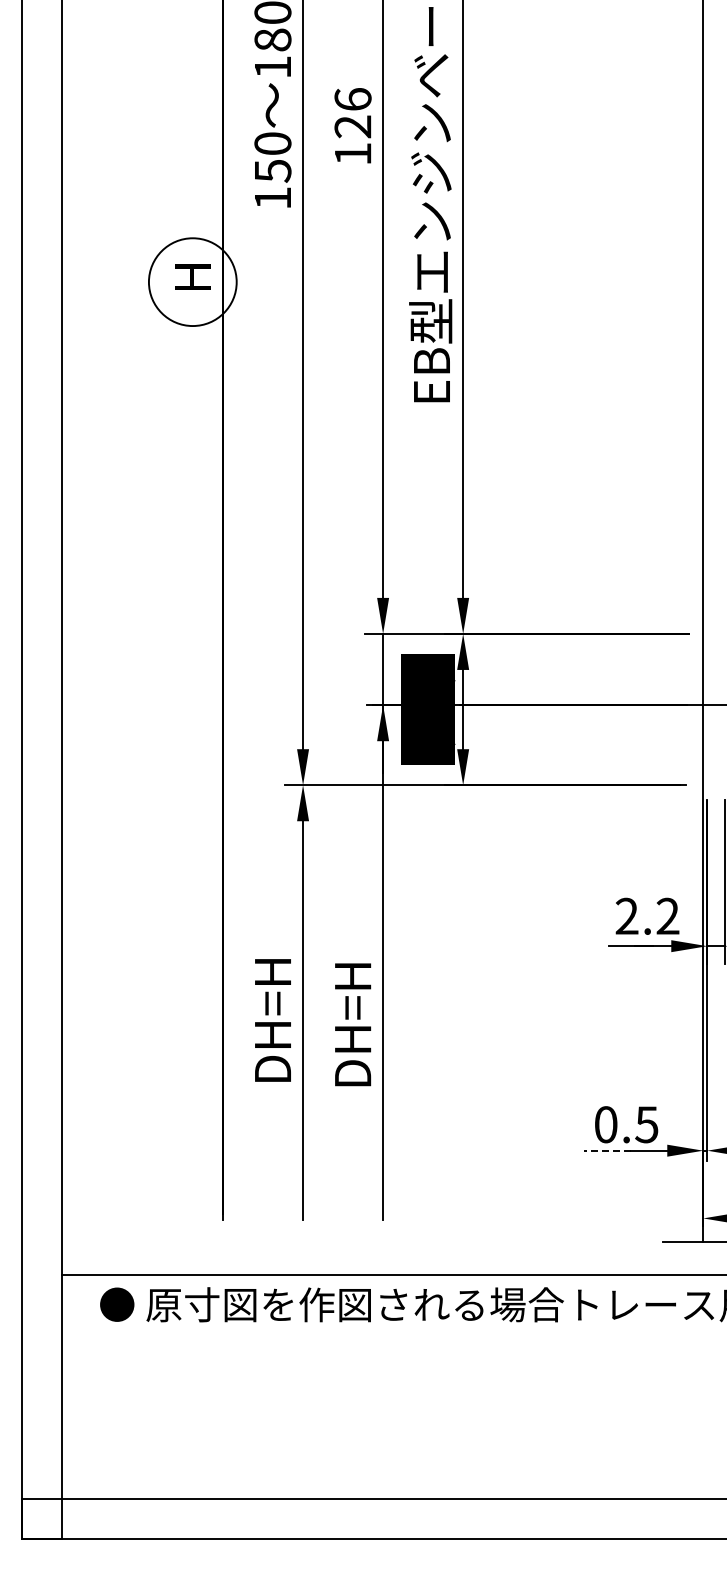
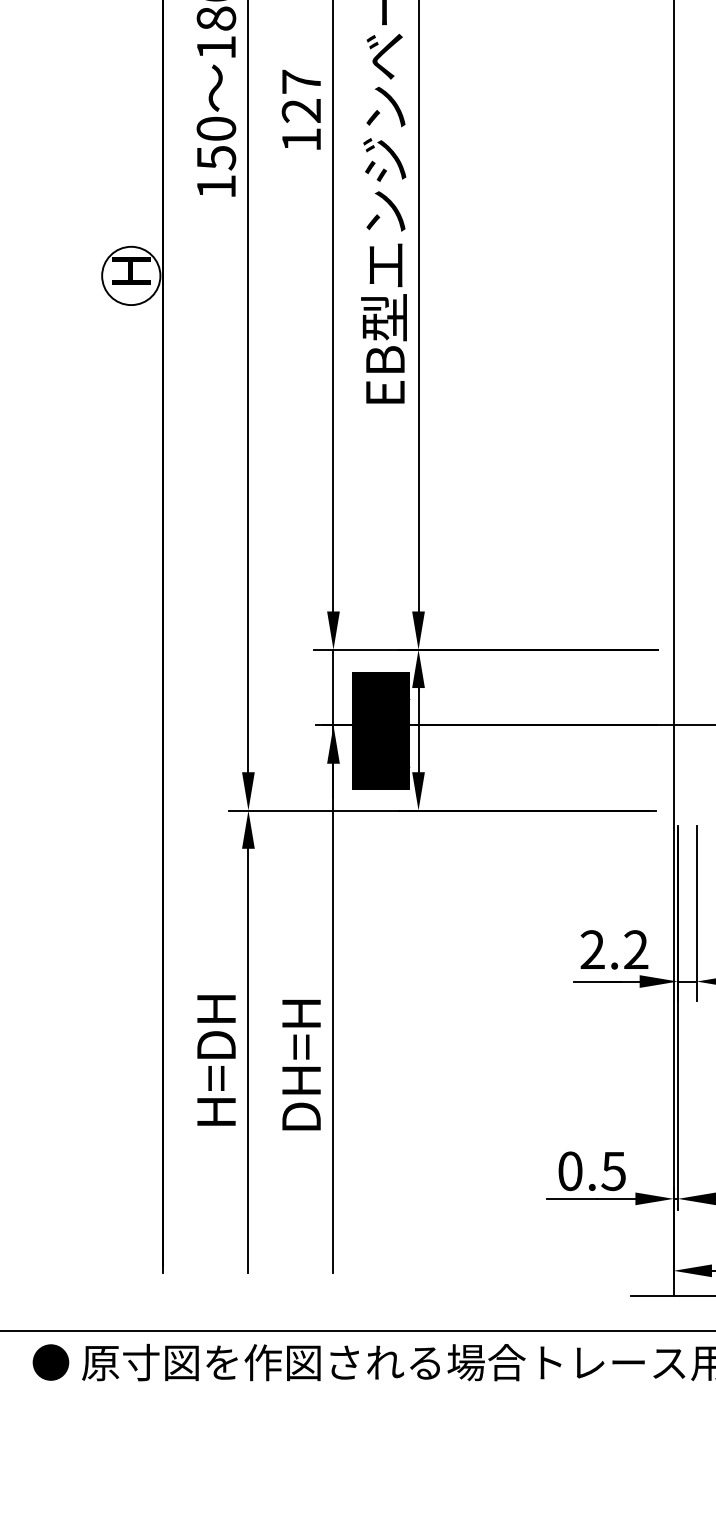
text: (352, 99) -> (300, 81), 126 -> 127
circle: (192, 281) -> (130, 275), size x0.62
text: (272, 1034) -> (215, 1075), DH=H -> H=DH
line: (607, 1150) -> (571, 1198), dashed -> solid

